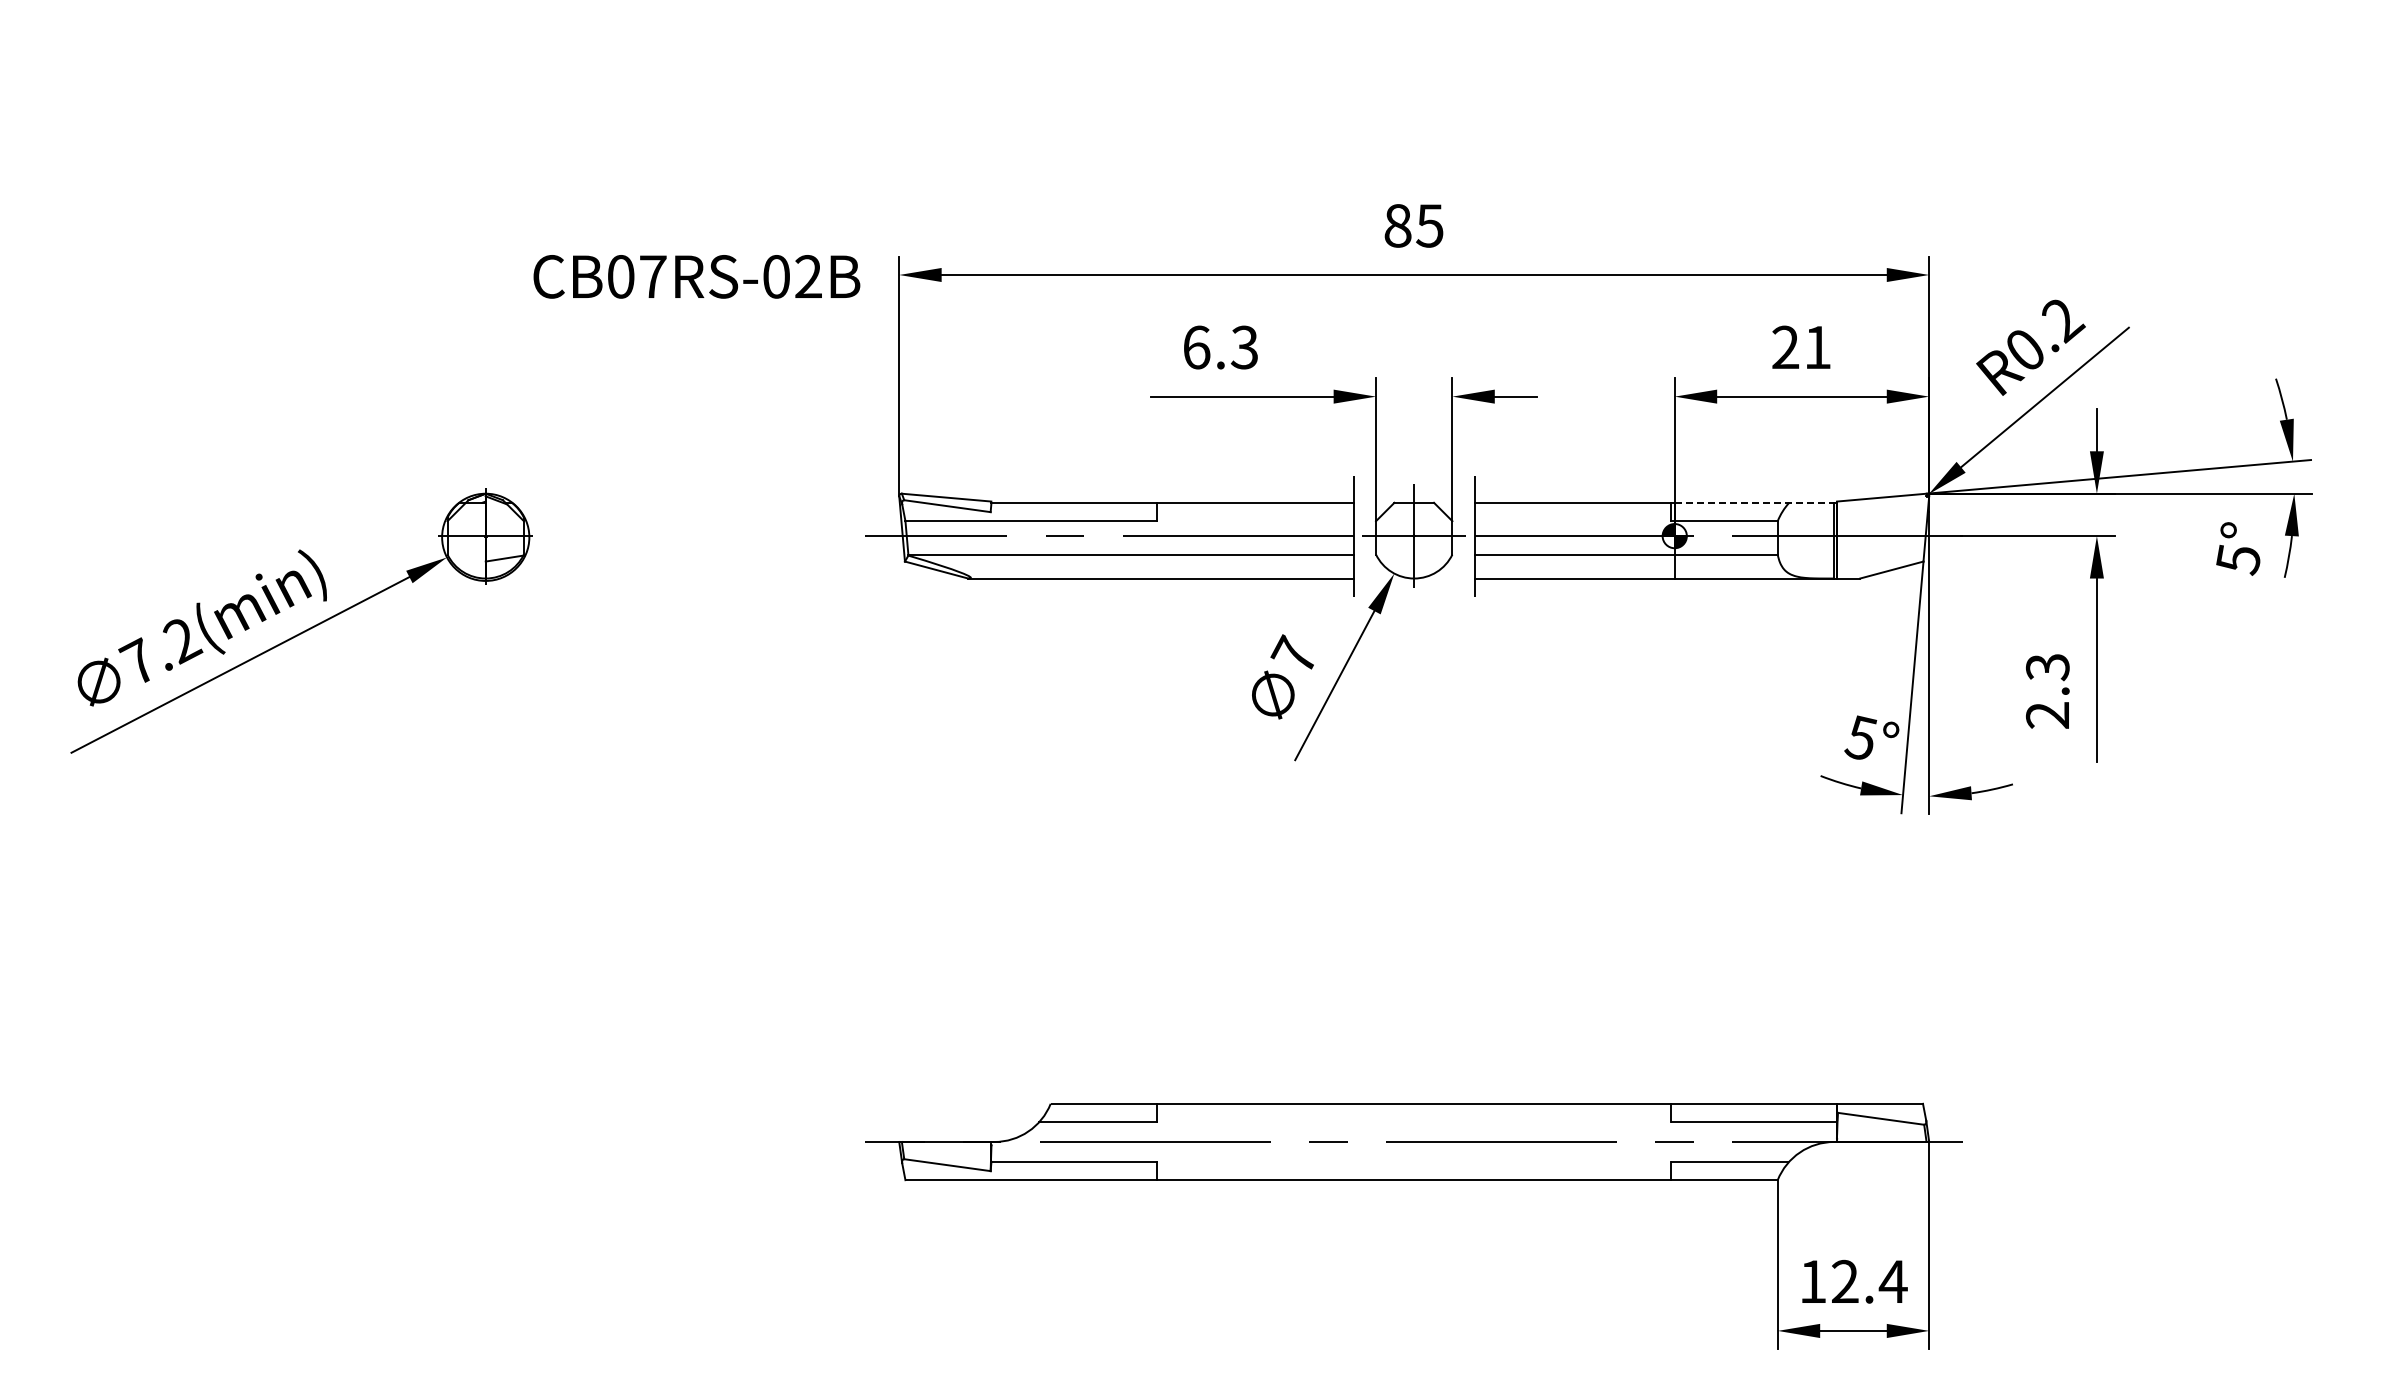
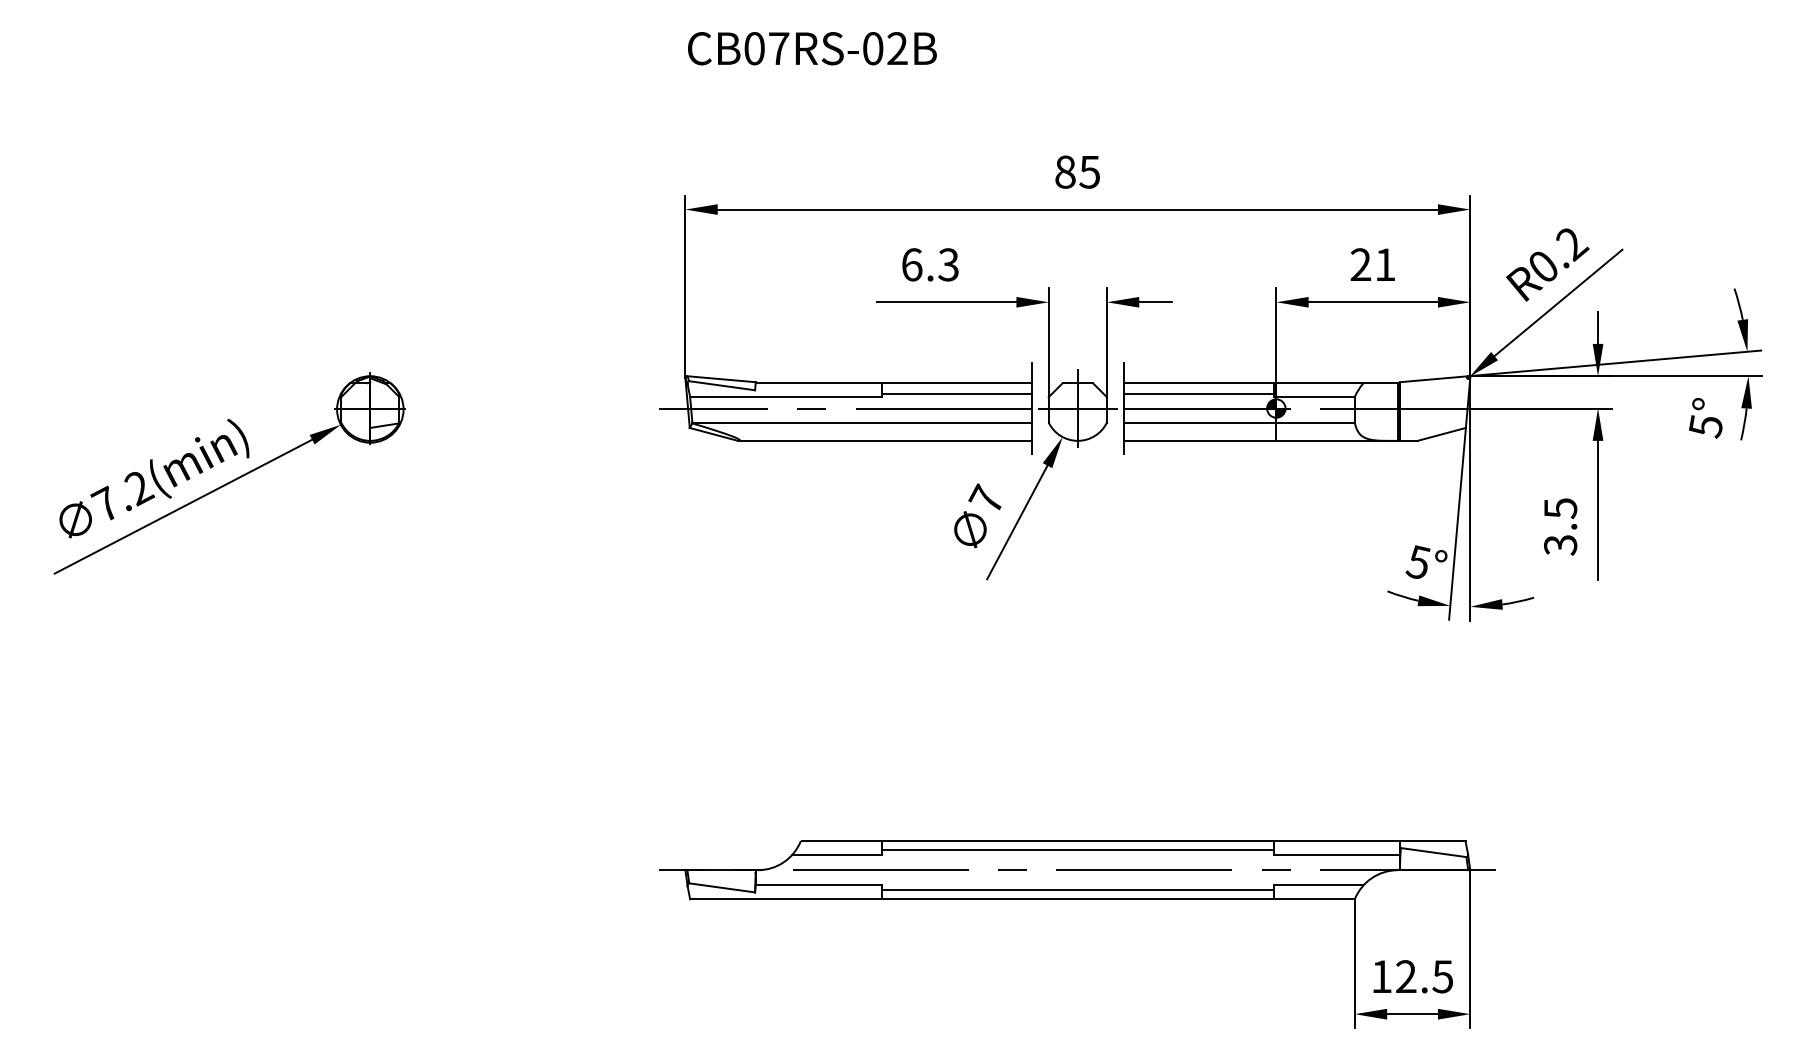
text: (696, 276) -> (812, 48), moved
line: (1756, 502) -> (1338, 382), dashed -> solid
line: (1255, 517) -> (956, 394), added
line: (1572, 517) -> (1198, 394), added
text: (2047, 691) -> (1560, 526), 2.3 -> 3.5
line: (1414, 1115) -> (1078, 850), added
line: (1414, 1168) -> (1078, 890), added
text: (1892, 1281) -> (1442, 976), 12.4 -> 12.5

